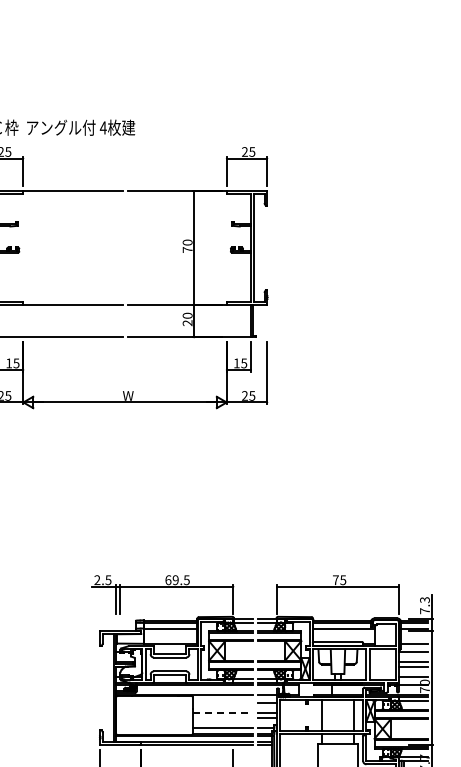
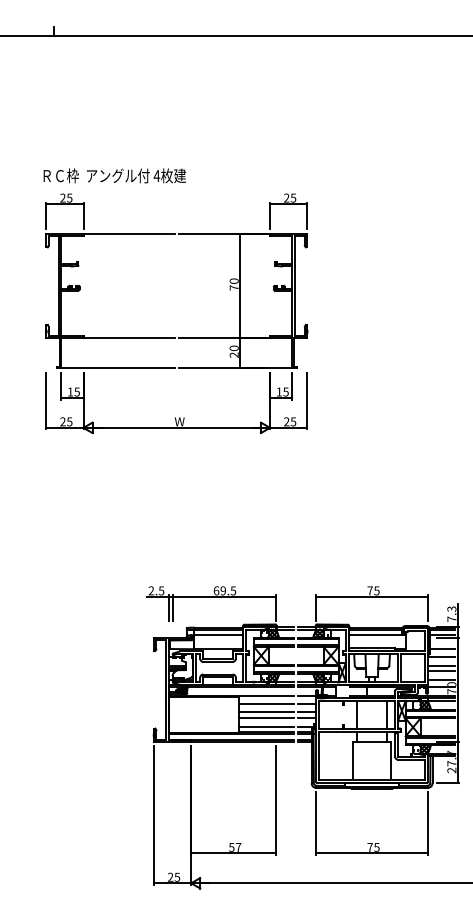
line: (221, 702) -> (265, 703), added
line: (222, 712) -> (266, 712), dashed -> solid
line: (221, 718) -> (265, 717), added

